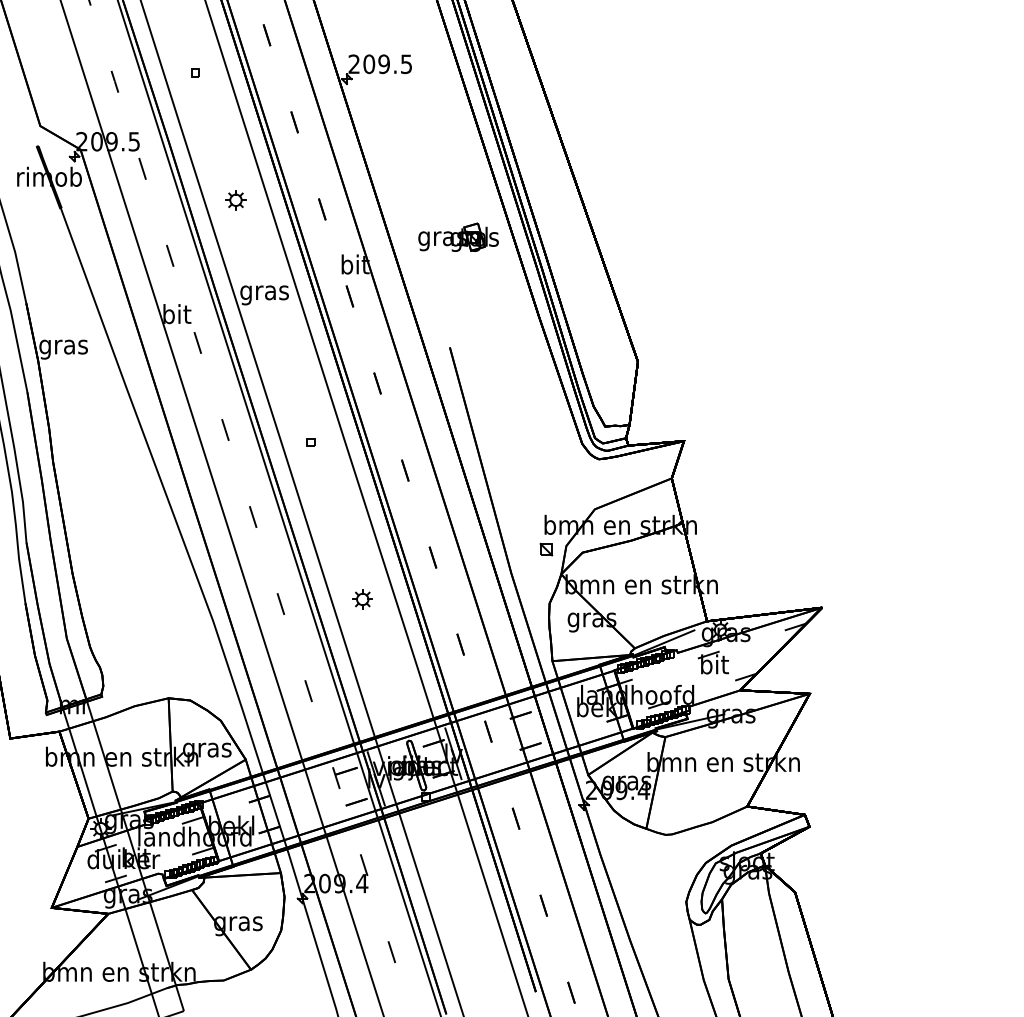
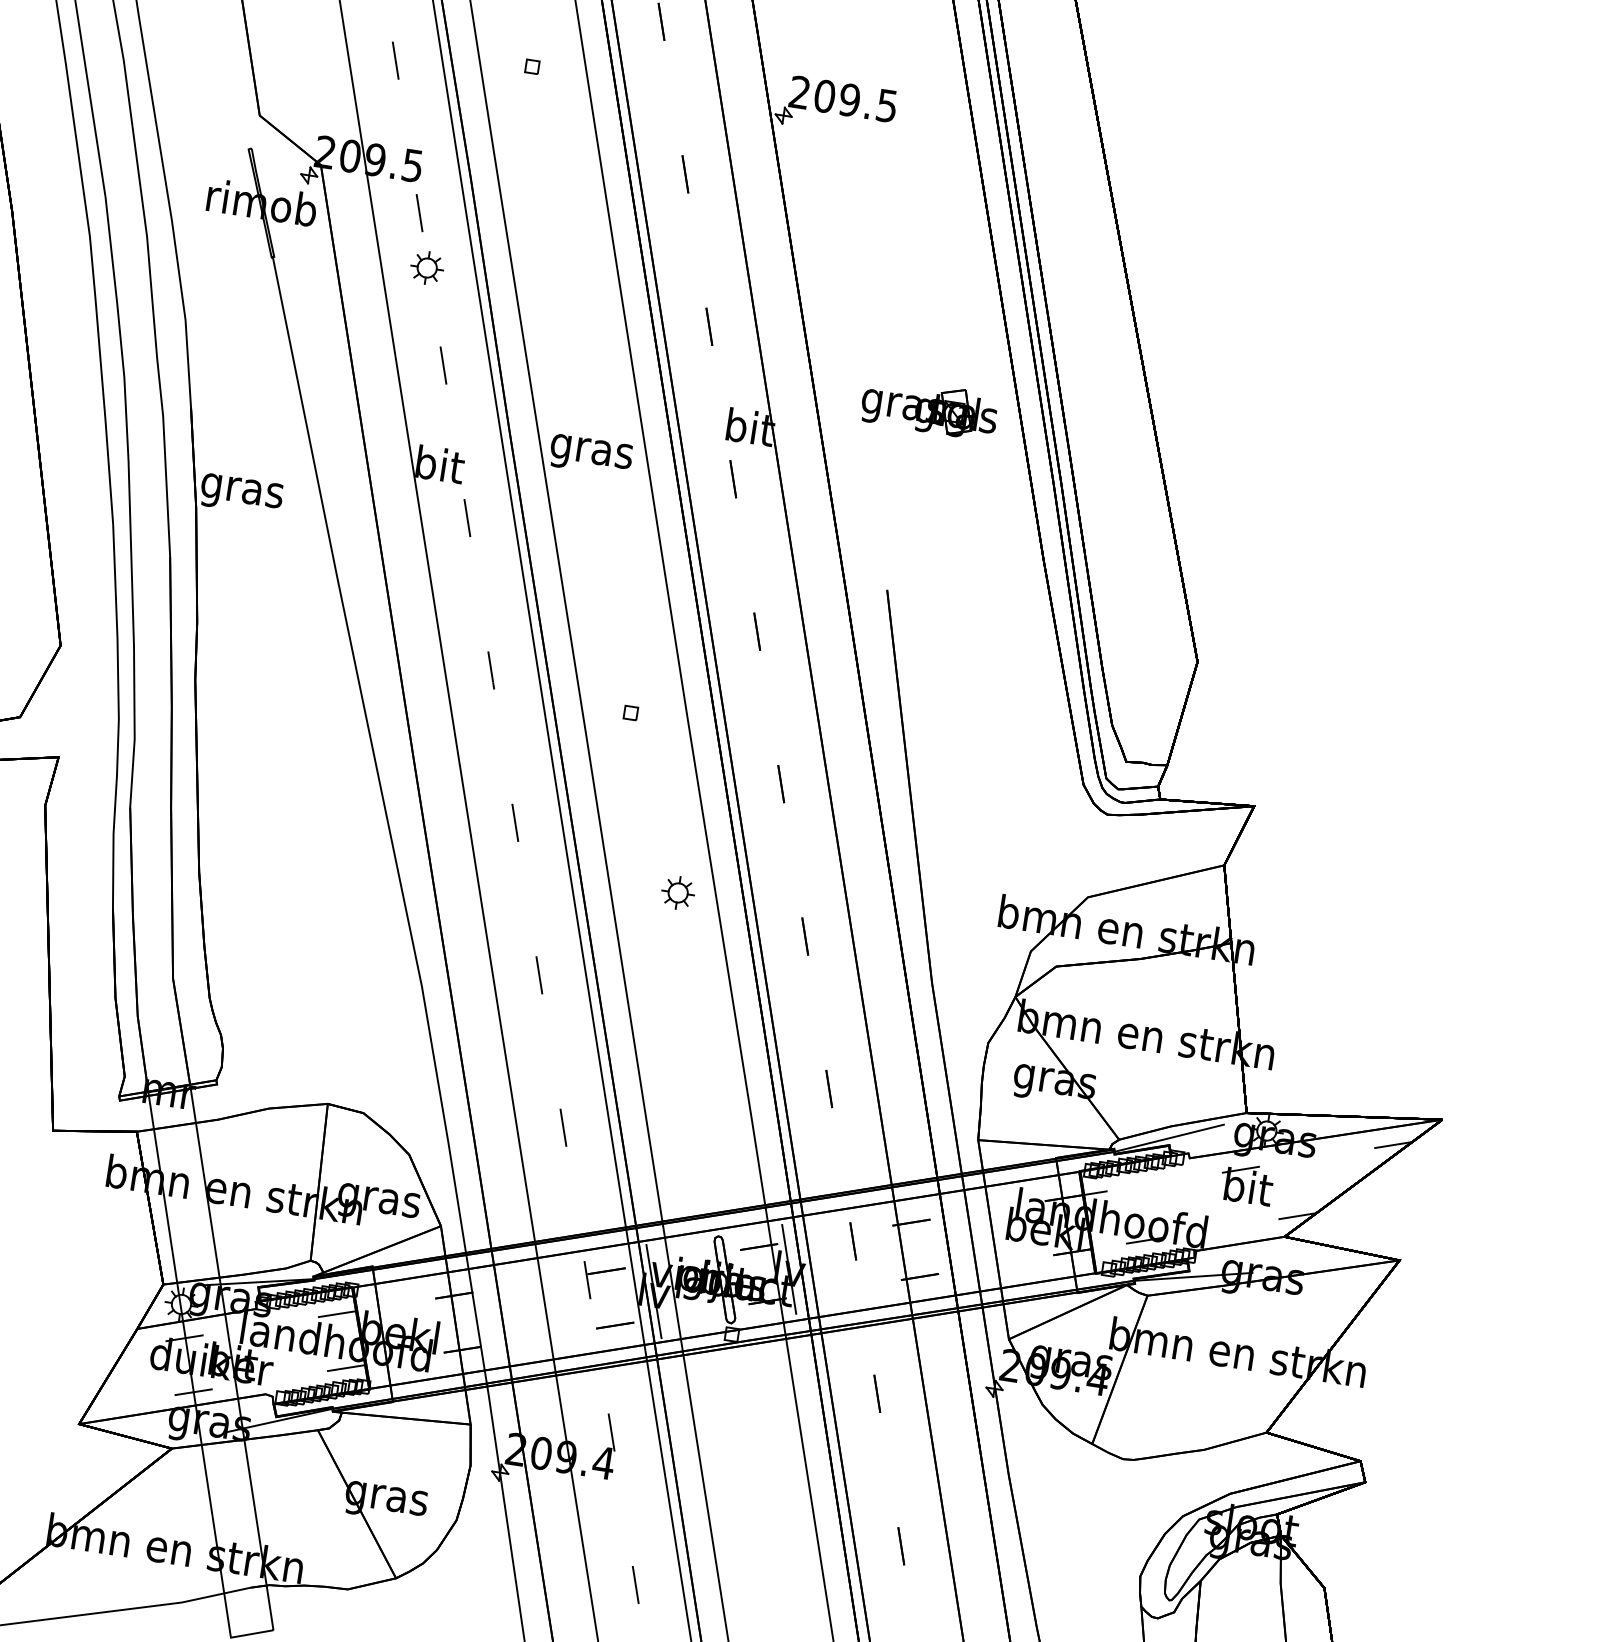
part: (235, 200) -> (426, 268), moved
part: (546, 549) -> (996, 952), removed
part: (362, 599) -> (677, 892), moved

